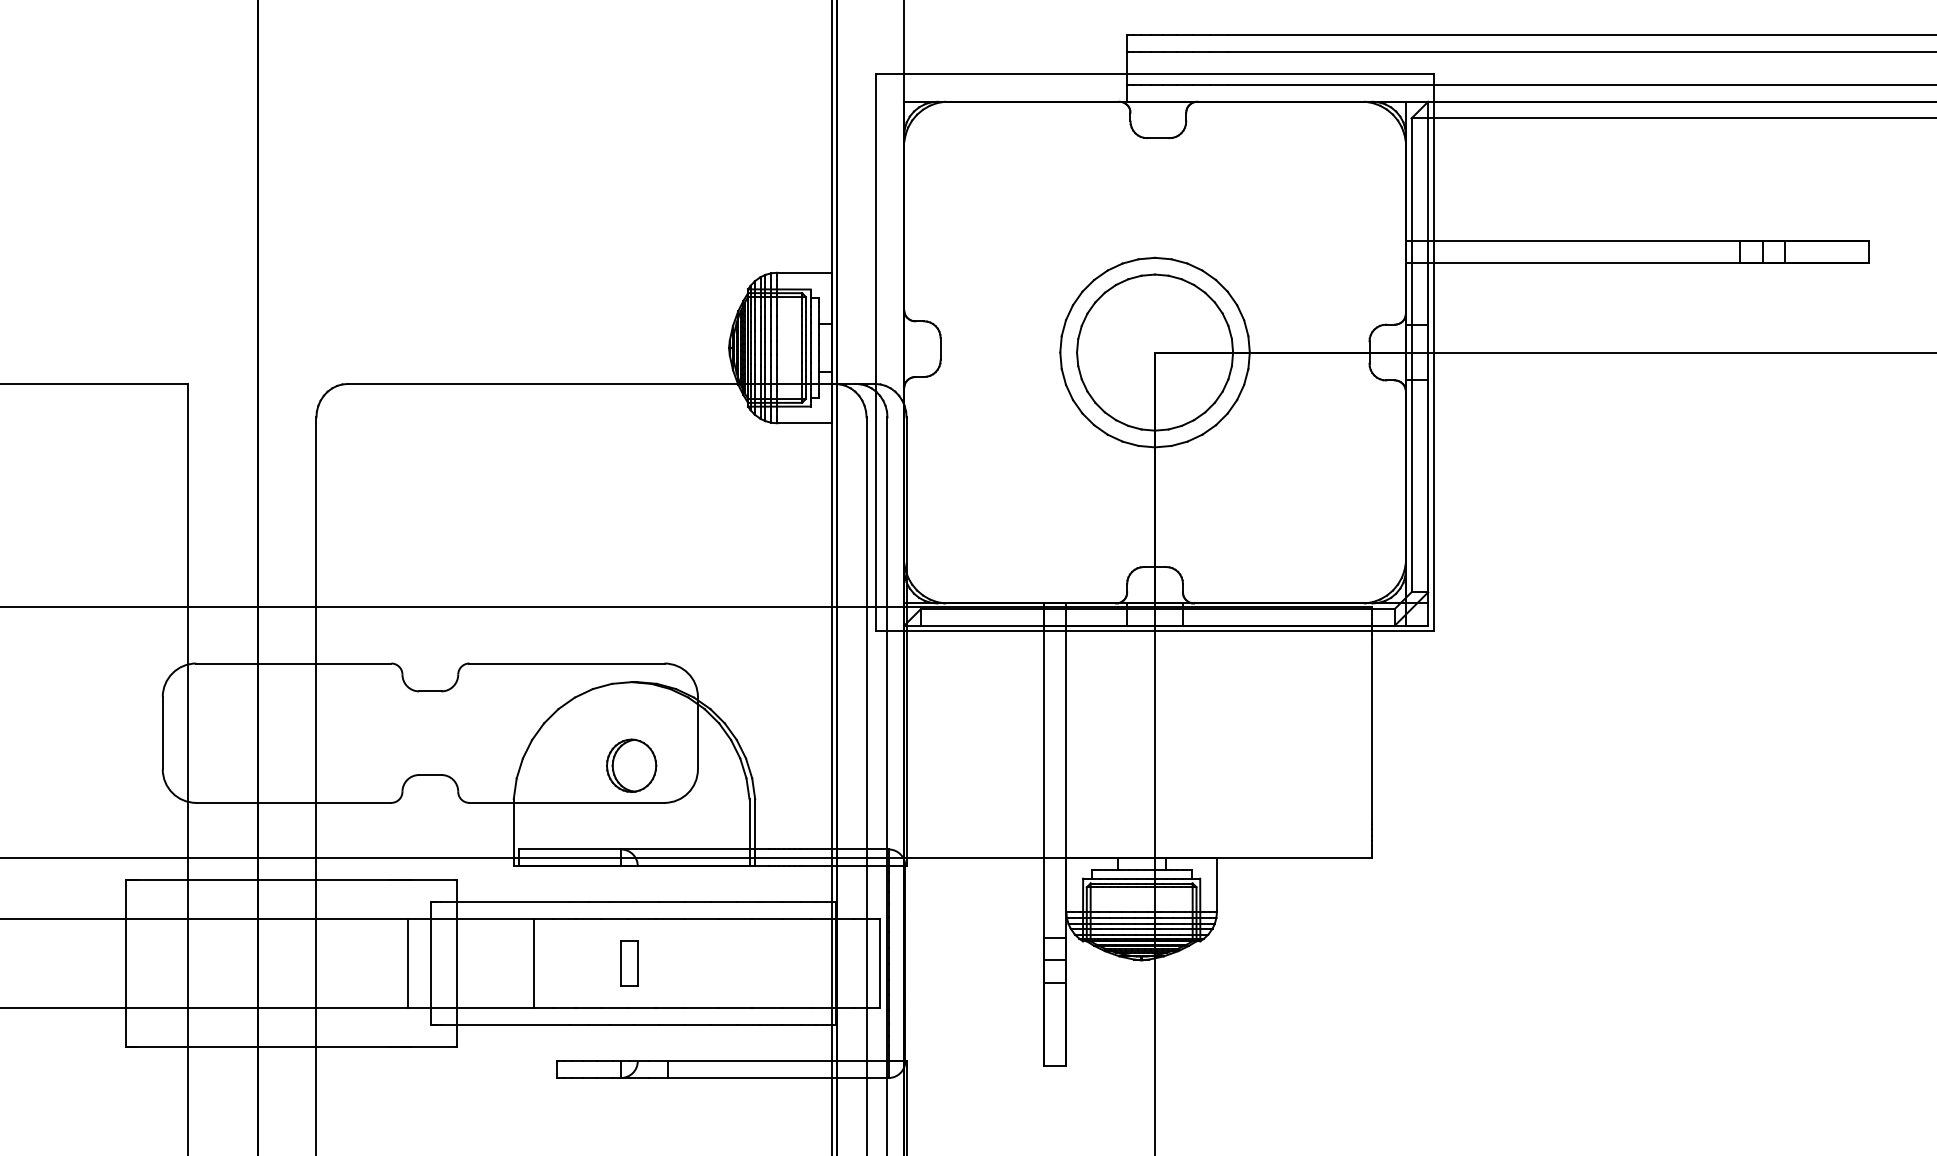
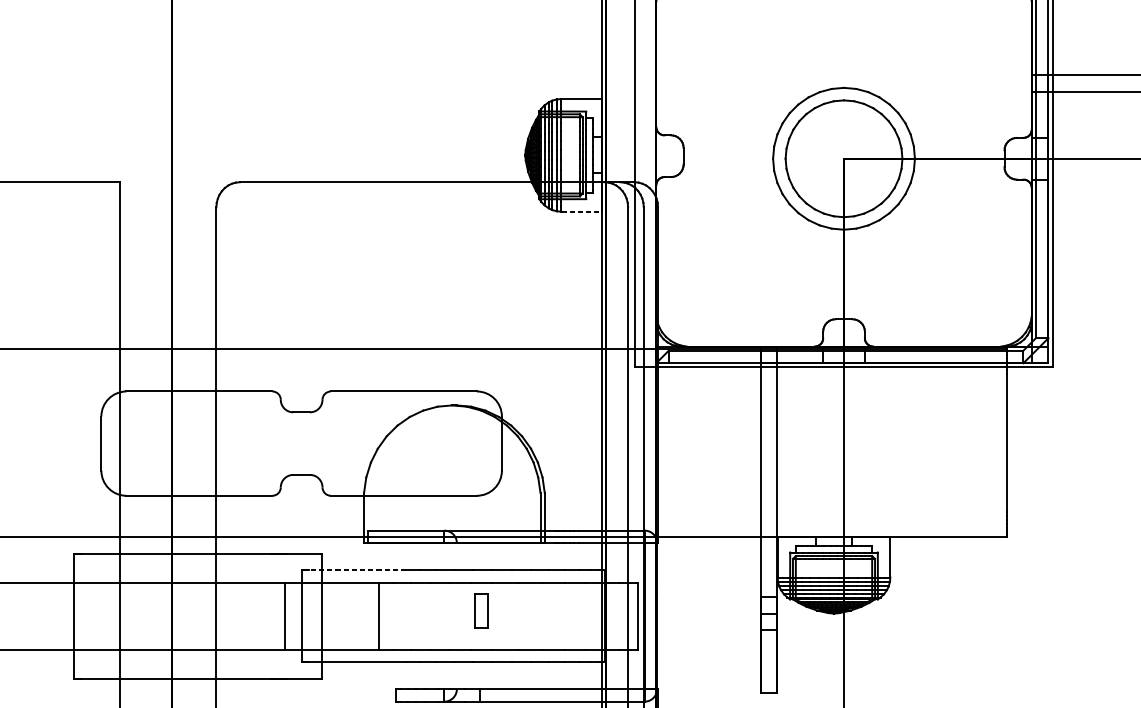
line: (804, 423) -> (581, 211), solid -> dashed
part: (631, 765) -> (452, 467), removed
line: (505, 902) -> (357, 570), solid -> dashed
part: (629, 963) -> (481, 610), moved

